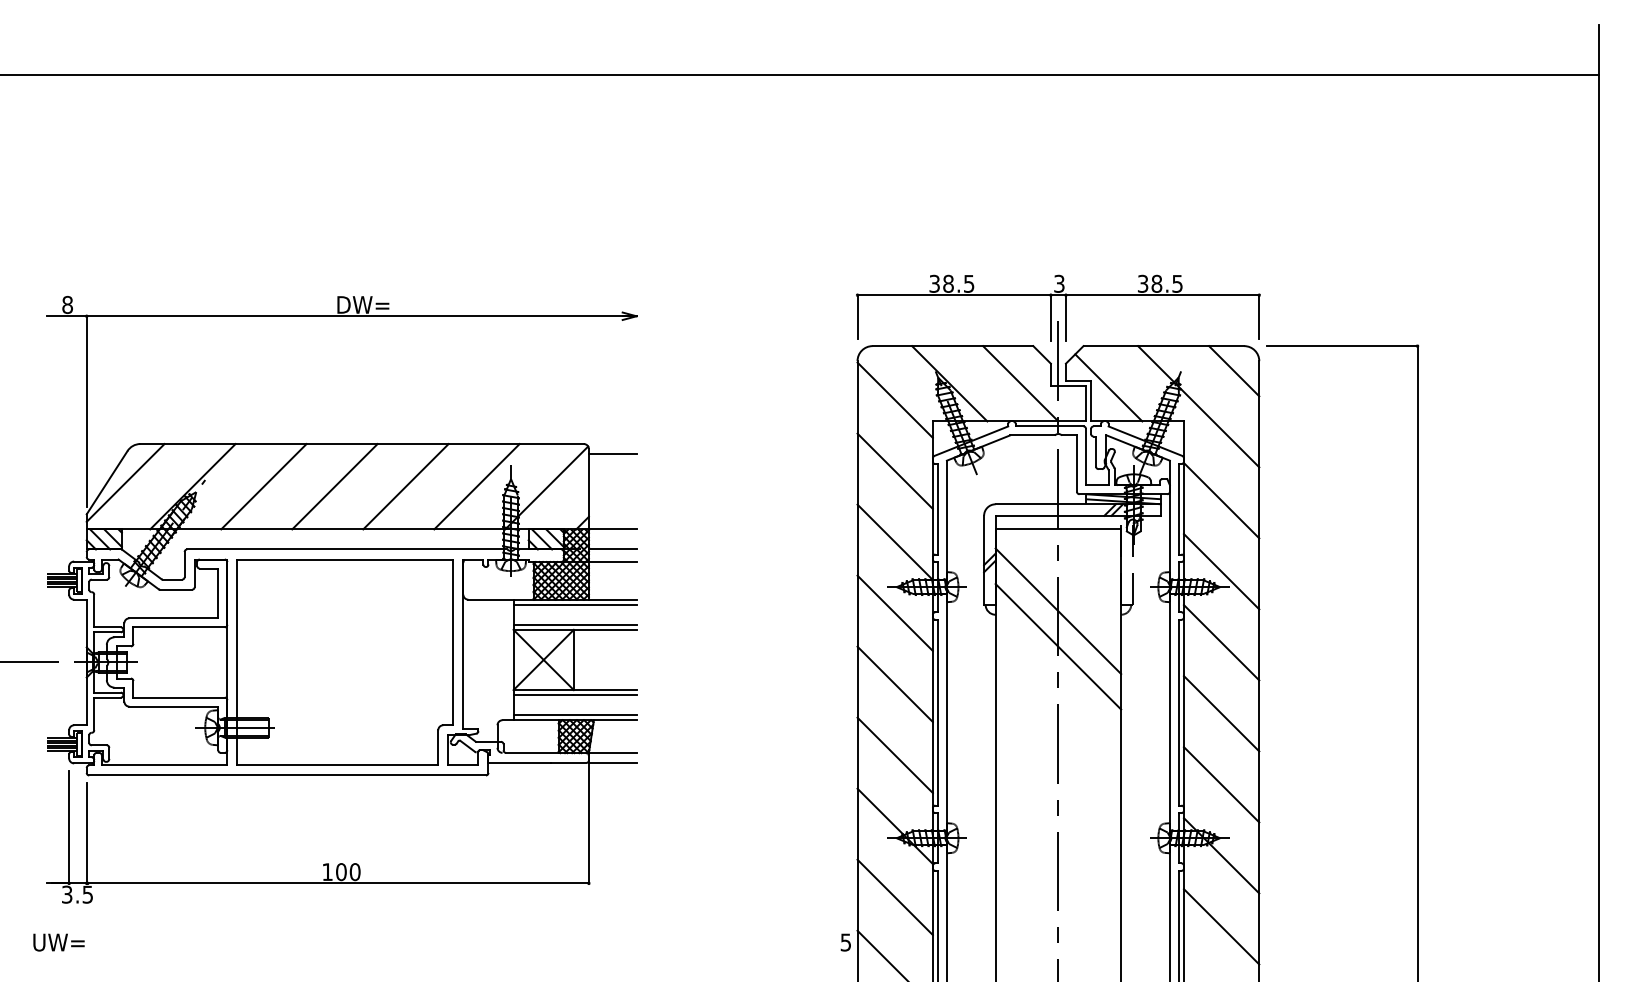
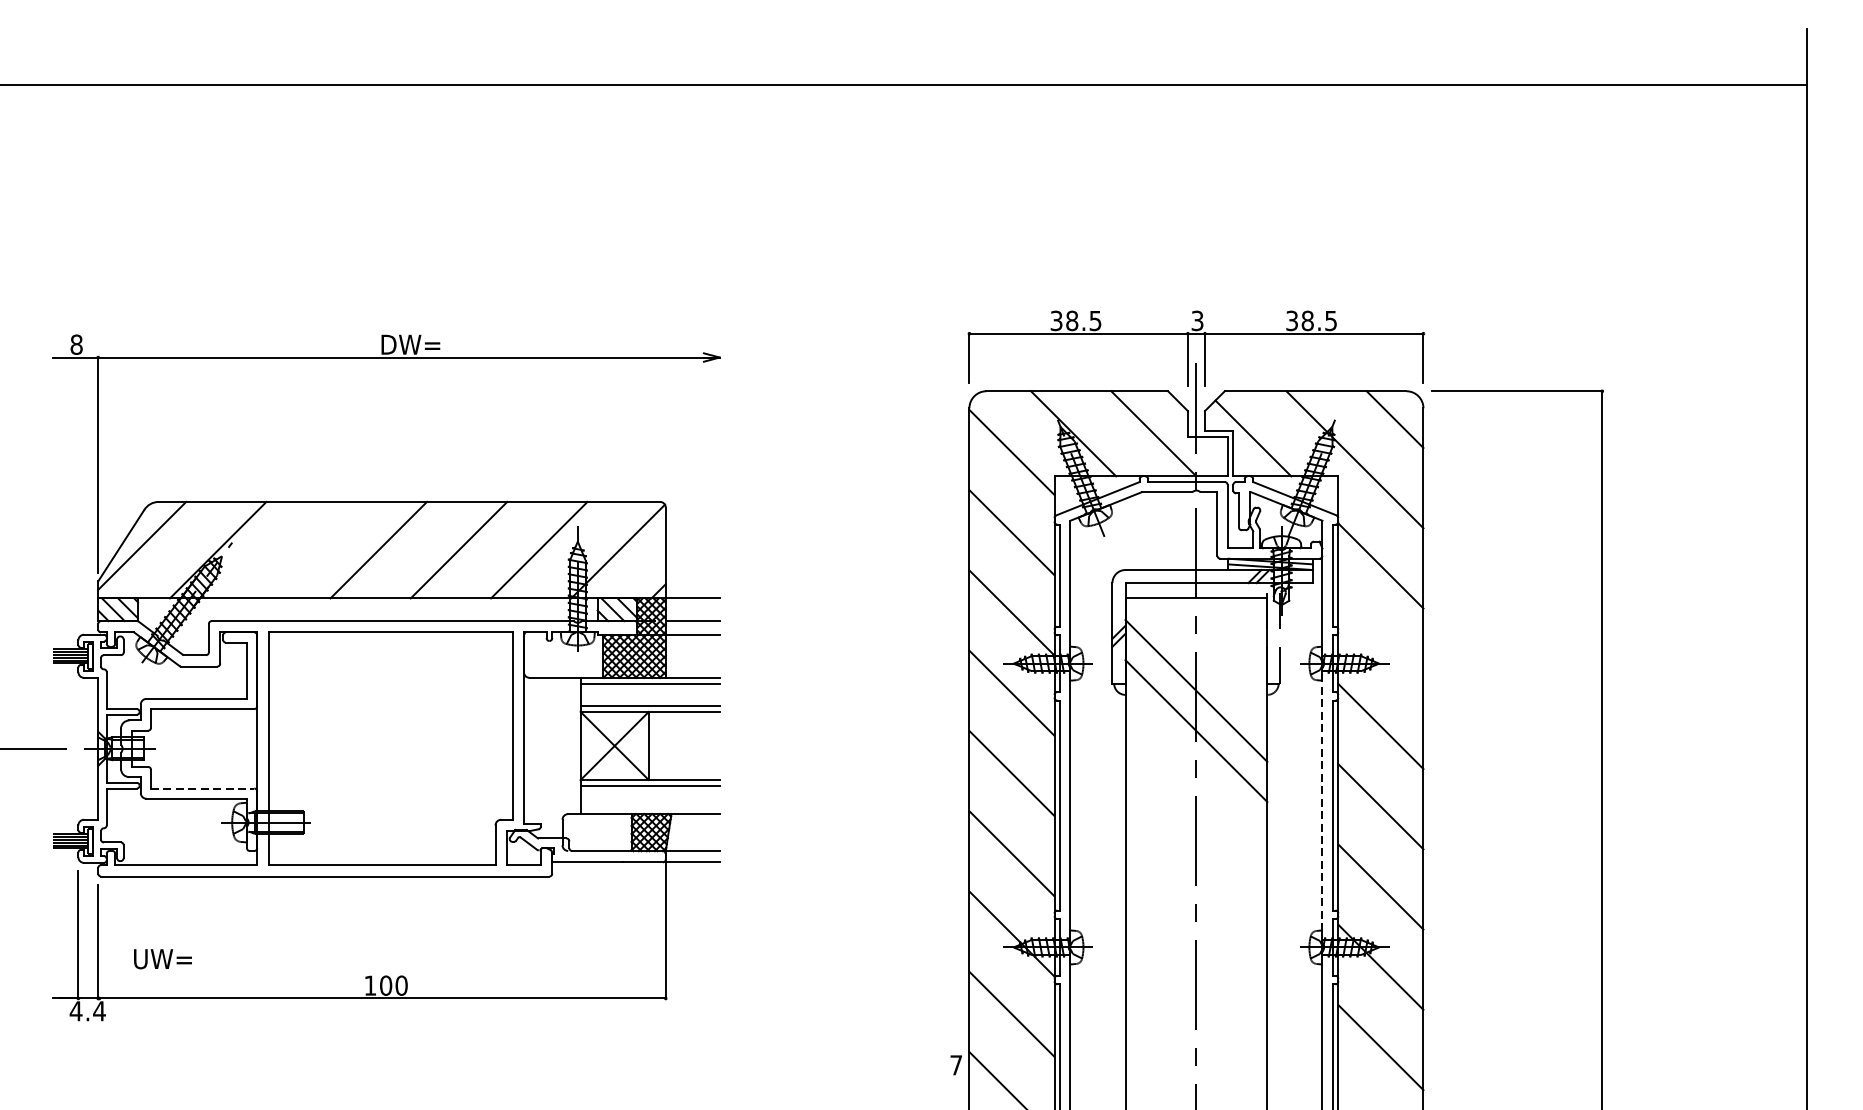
line: (612, 454) -> (692, 513), removed
line: (263, 486) -> (298, 549), removed
line: (1221, 571) -> (1380, 645), removed
line: (179, 697) -> (203, 788), solid -> dashed
line: (1169, 712) -> (1321, 805), solid -> dashed
line: (574, 715) -> (649, 808), removed
text: (77, 894) -> (87, 1011), 3.5 -> 4.4
text: (58, 942) -> (162, 959), moved
text: (845, 942) -> (955, 1065), 5 -> 7

